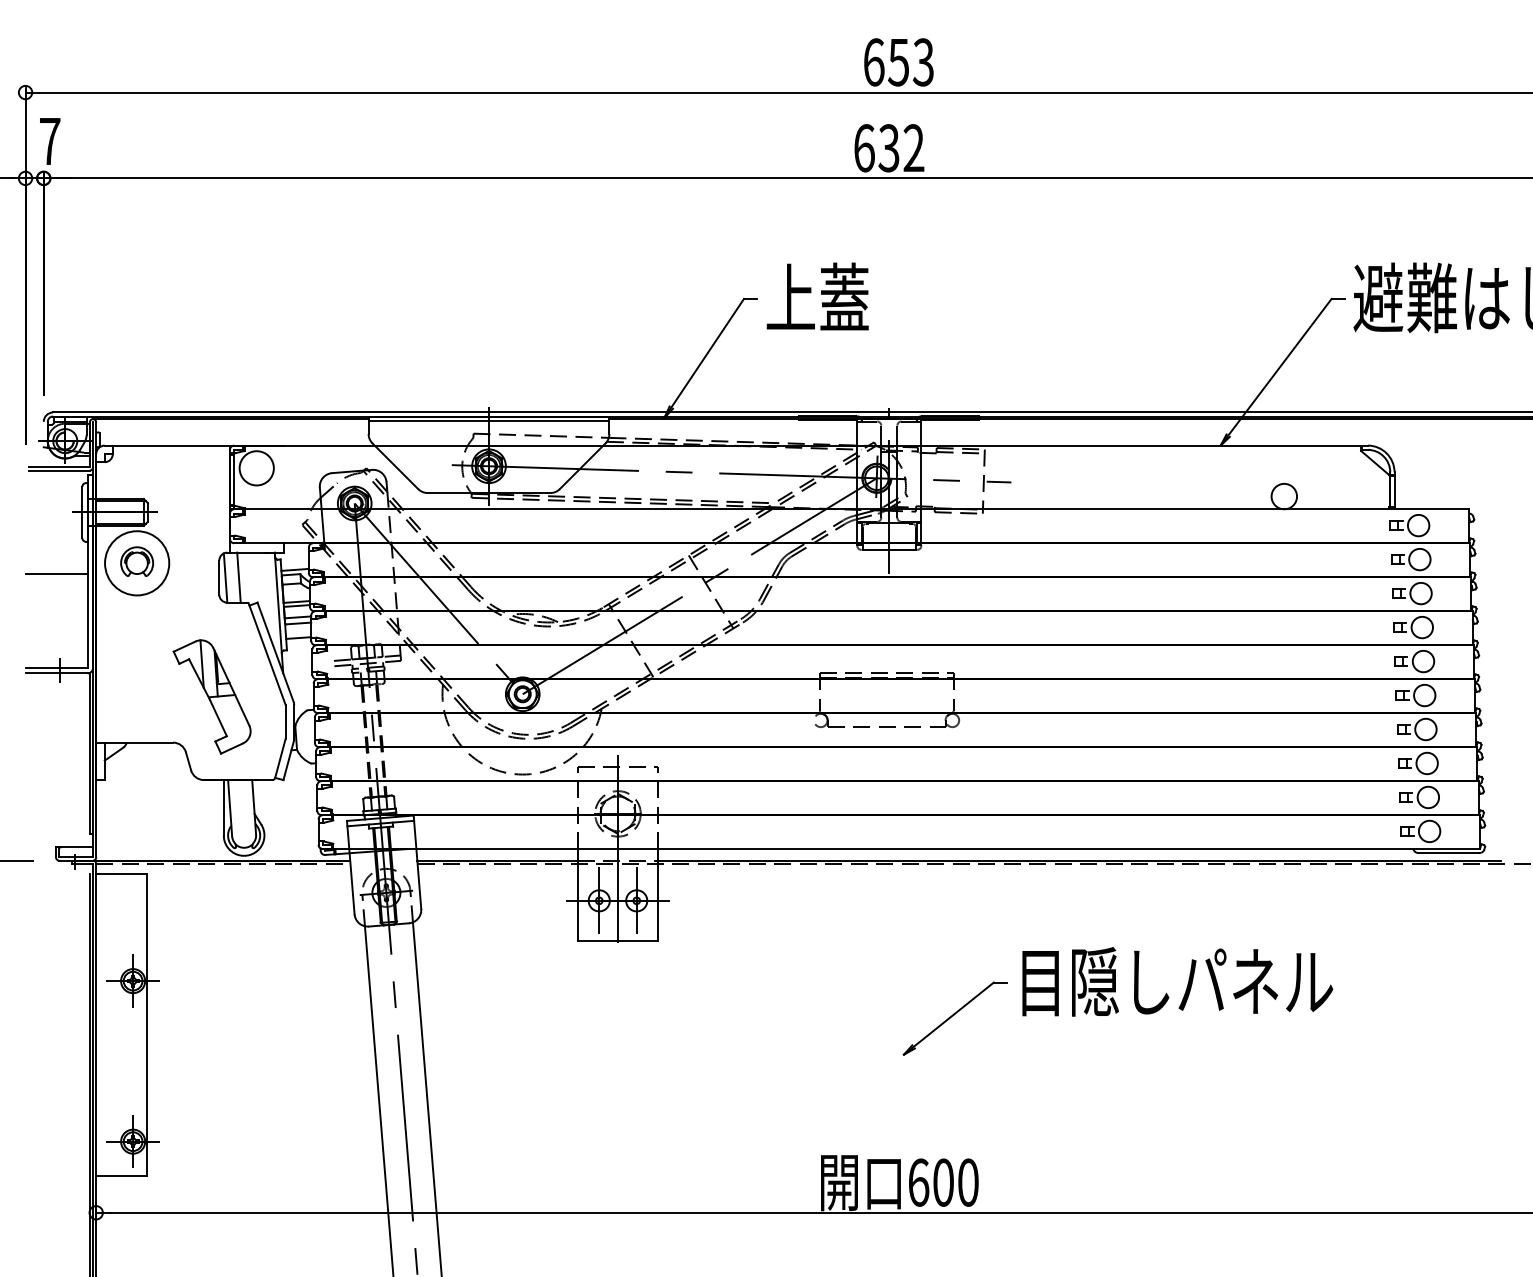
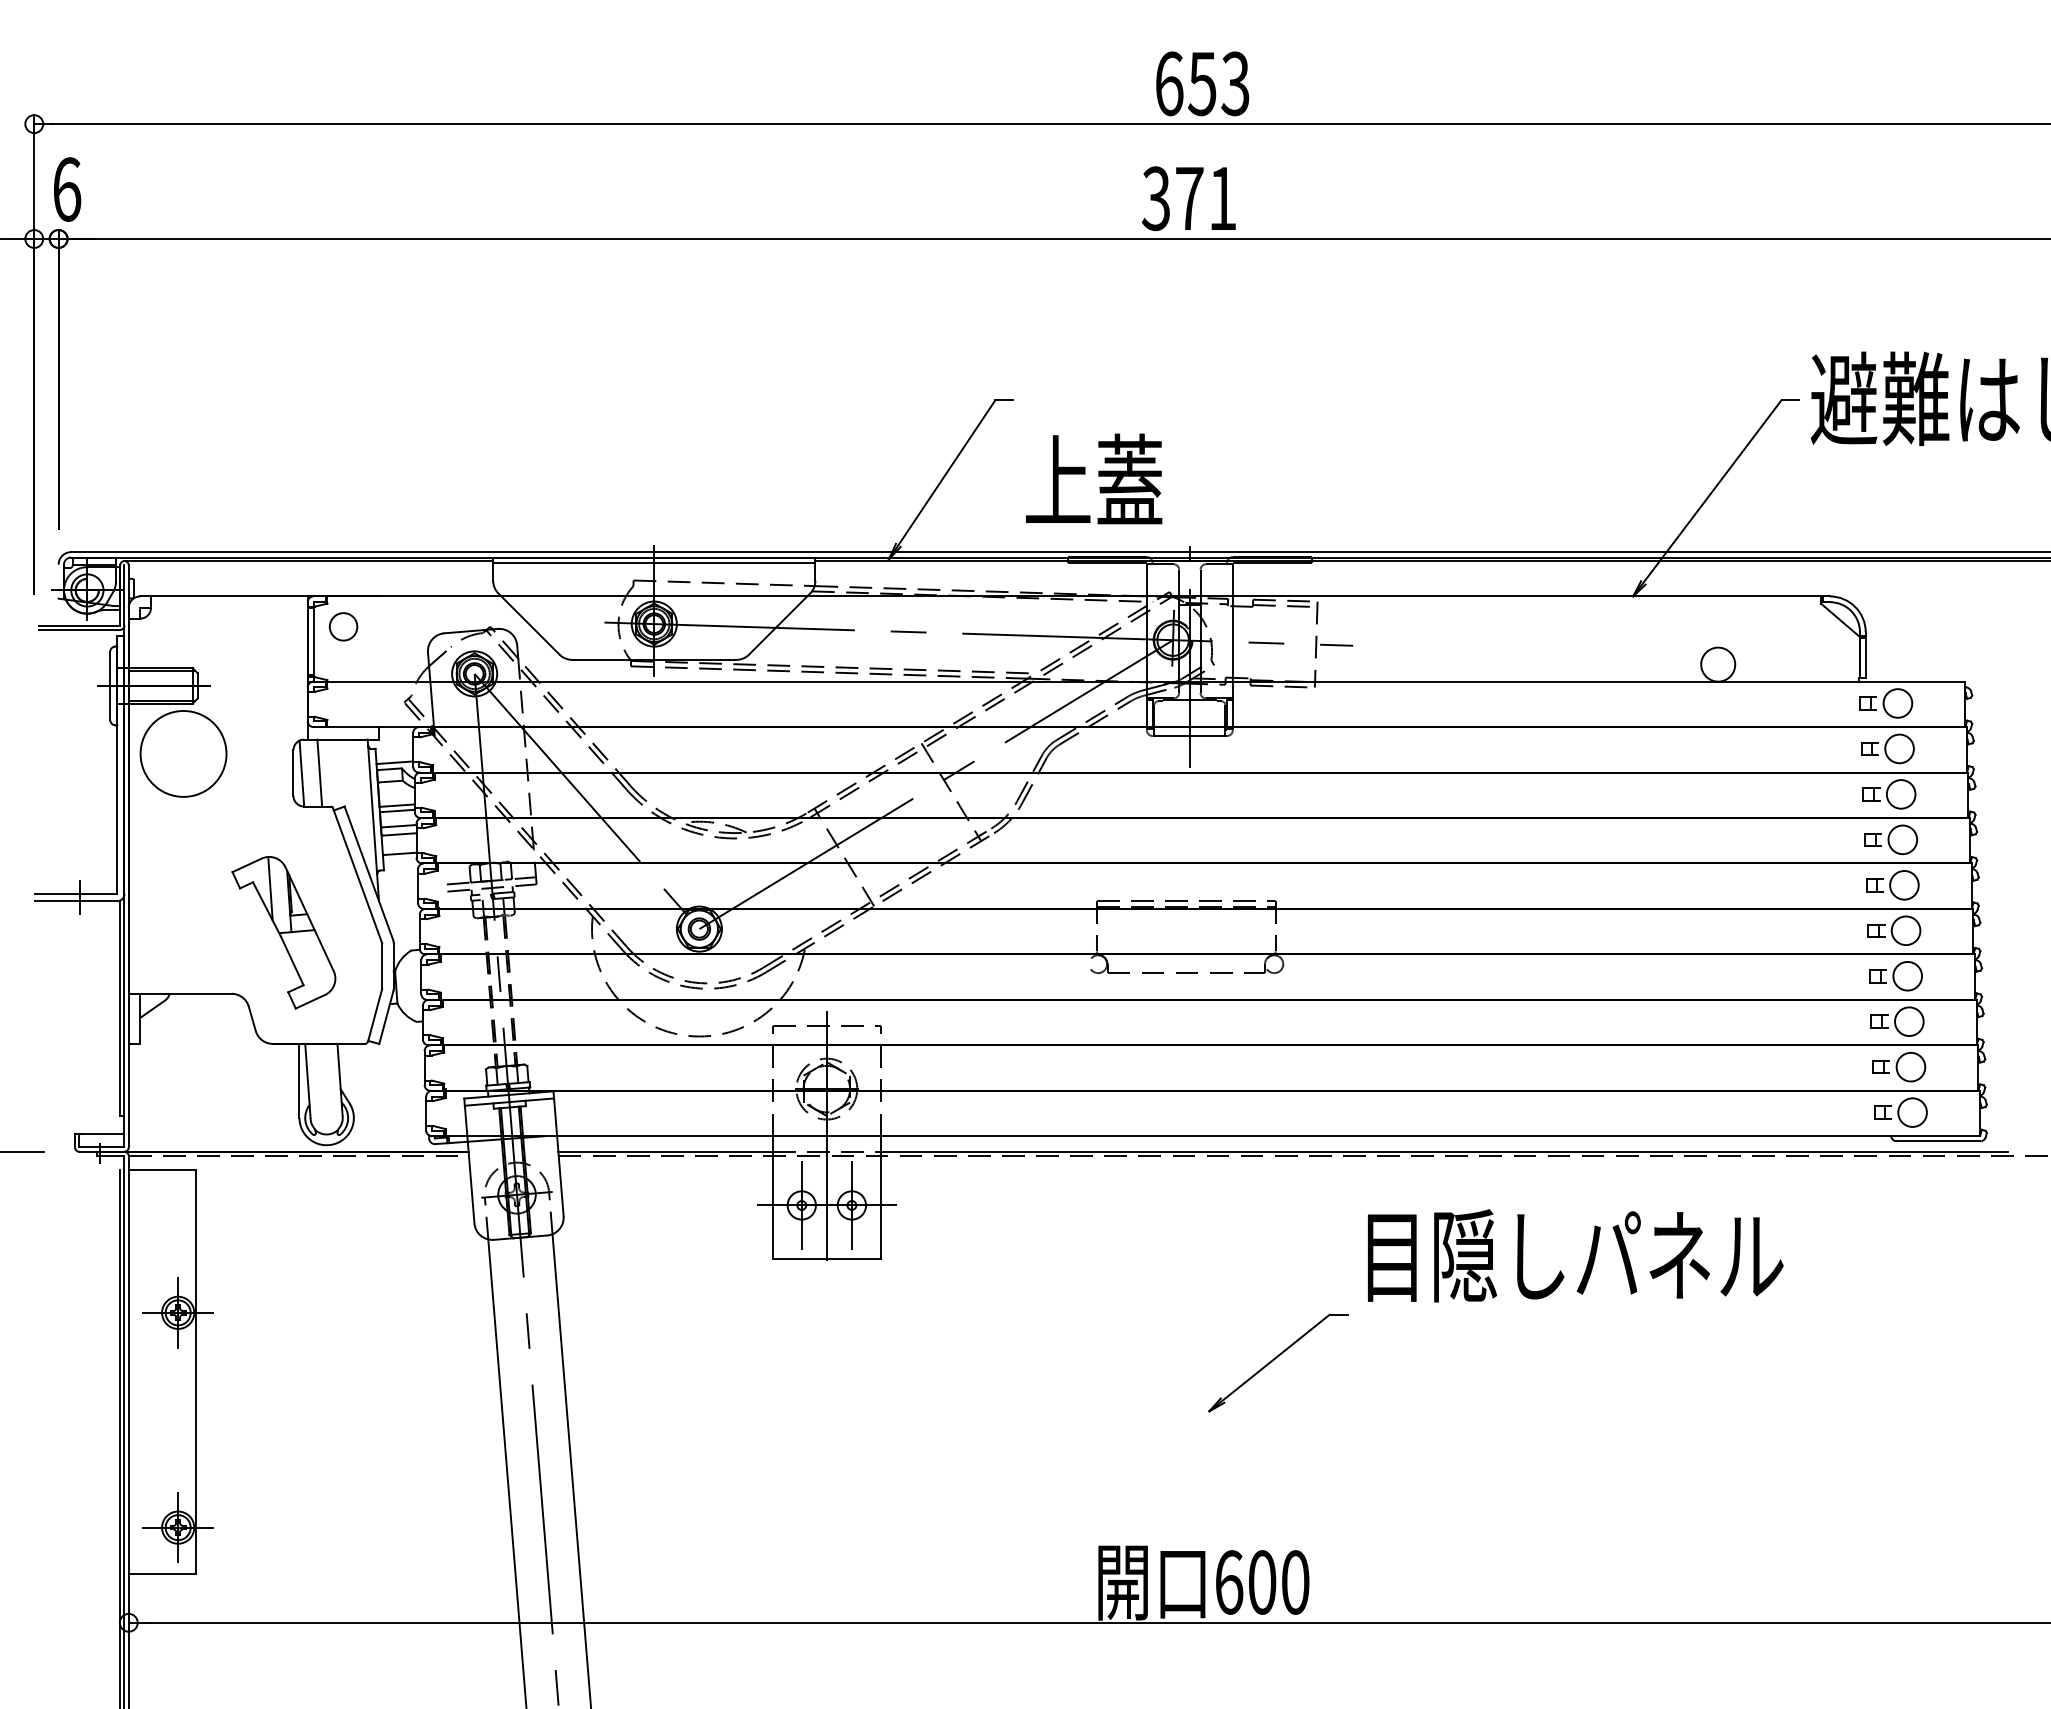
text: (50, 141) -> (67, 189), 7 -> 6
text: (889, 148) -> (1189, 198), 632 -> 371
text: (818, 296) -> (1094, 478), moved
circle: (256, 468) -> (343, 626), size x0.6
part: (137, 561) -> (183, 751), removed
line: (56, 574) -> (75, 768), removed
text: (1177, 981) -> (1575, 1255), moved

